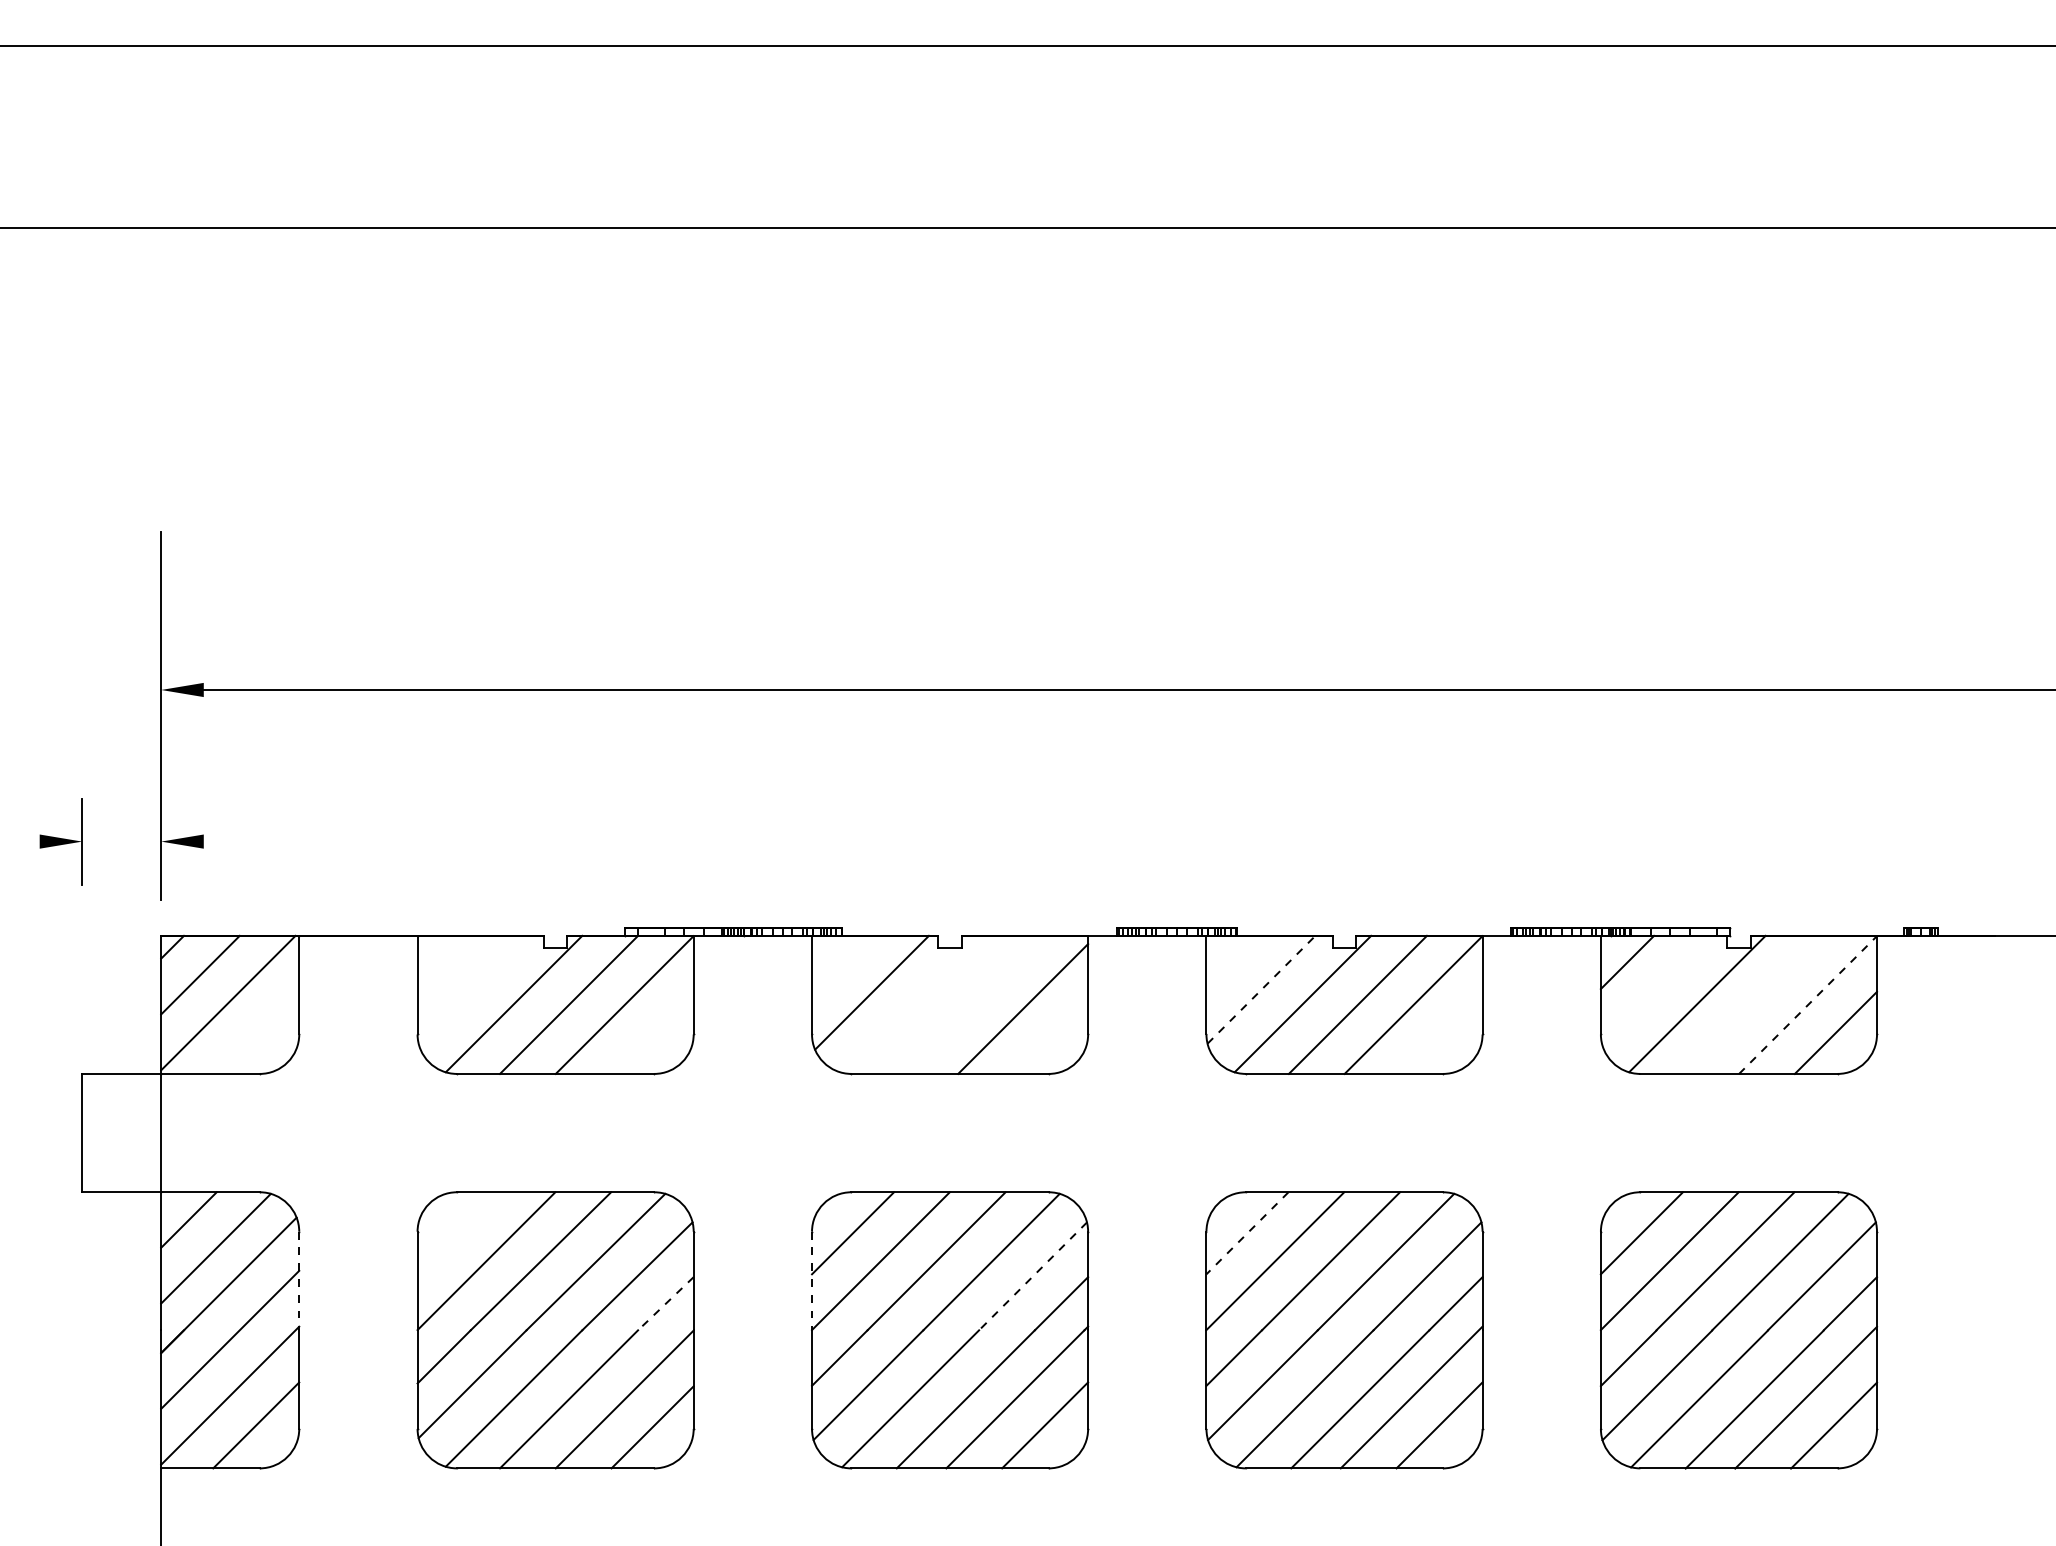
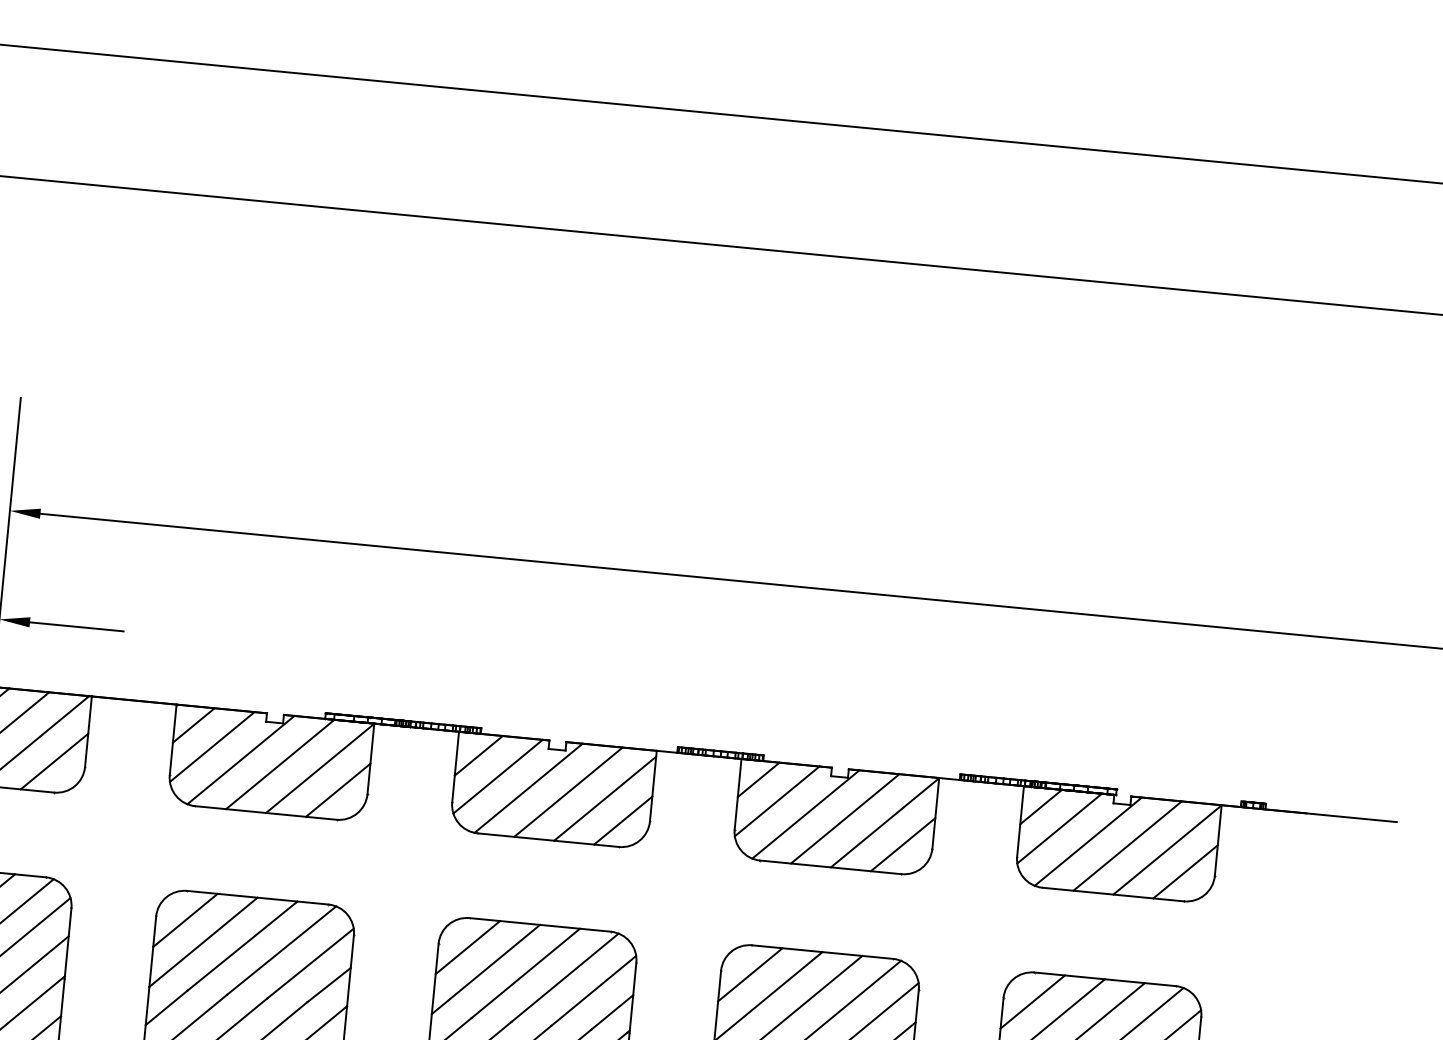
line: (268, 841) -> (76, 626), added
line: (443, 962) -> (193, 725), added
line: (1232, 962) -> (758, 779), added
line: (842, 966) -> (478, 755), added
line: (472, 989) -> (212, 746), added
line: (1261, 989) -> (777, 801), dashed -> solid
line: (1655, 989) -> (1059, 828), added
line: (915, 1004) -> (528, 788), added
line: (971, 1004) -> (568, 791), added
line: (1752, 1004) -> (1127, 845), added
line: (1808, 1004) -> (1167, 849), dashed -> solid
line: (256, 1030) -> (54, 761), added
line: (652, 1032) -> (338, 789), added
line: (1441, 1032) -> (903, 844), added
line: (1050, 1036) -> (622, 820), added
line: (458, 1233) -> (185, 920), added
line: (1247, 1233) -> (750, 974), dashed -> solid
line: (1032, 1276) -> (593, 990), dashed -> solid
line: (299, 1281) -> (68, 943), dashed -> solid
line: (812, 1281) -> (435, 979), dashed -> solid
line: (665, 1304) -> (328, 985), dashed -> solid

